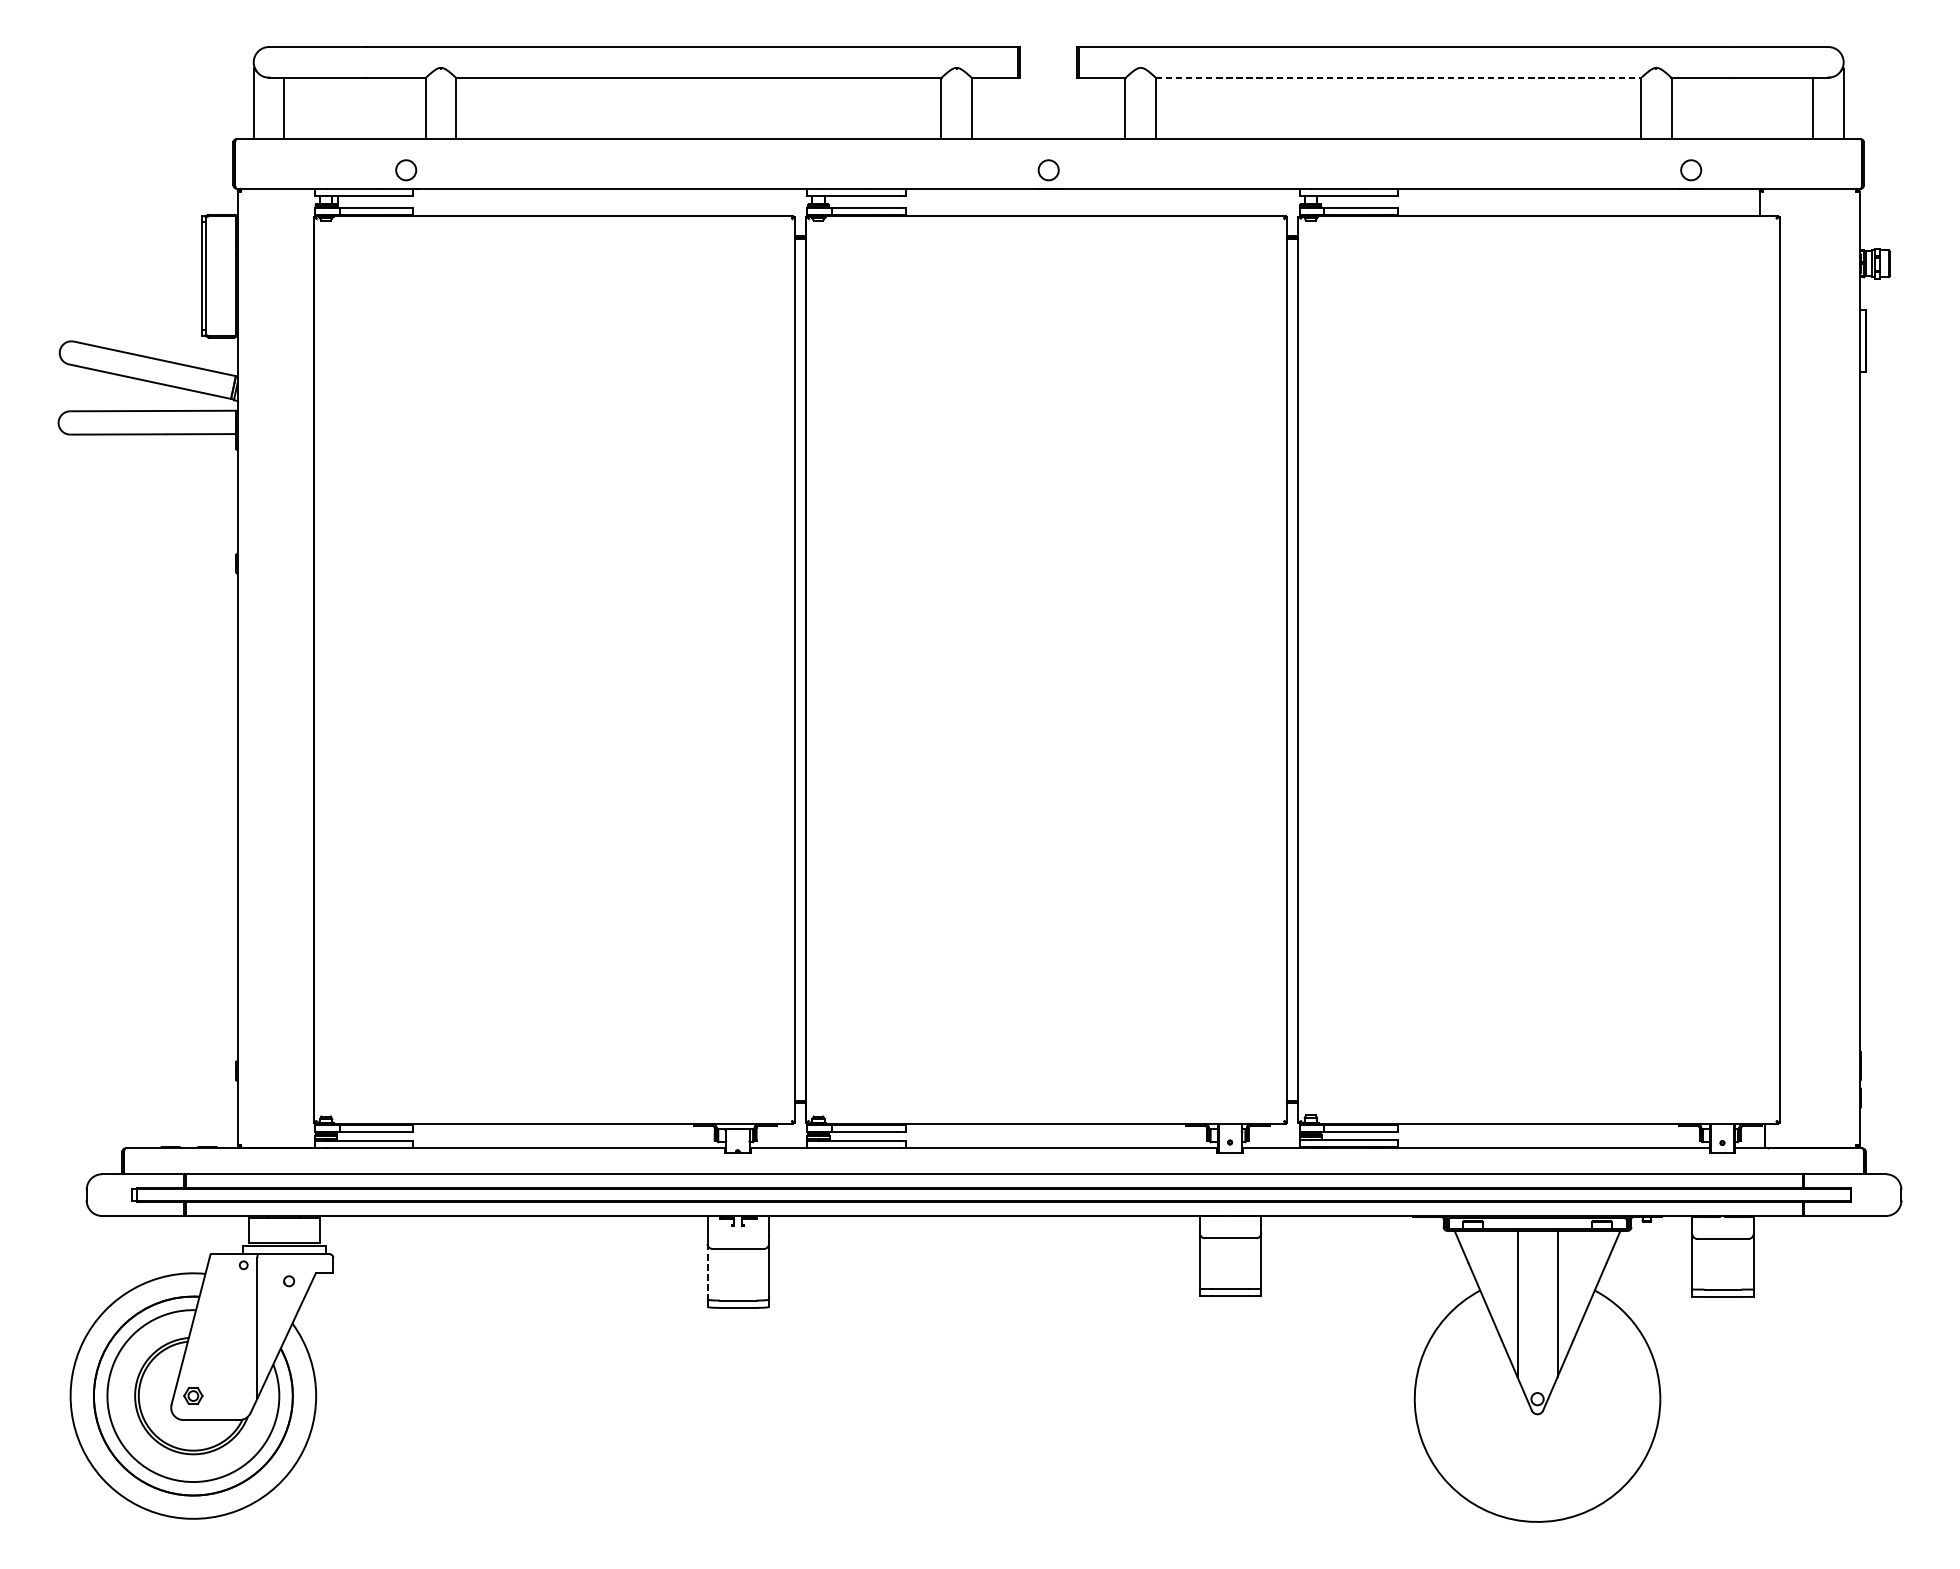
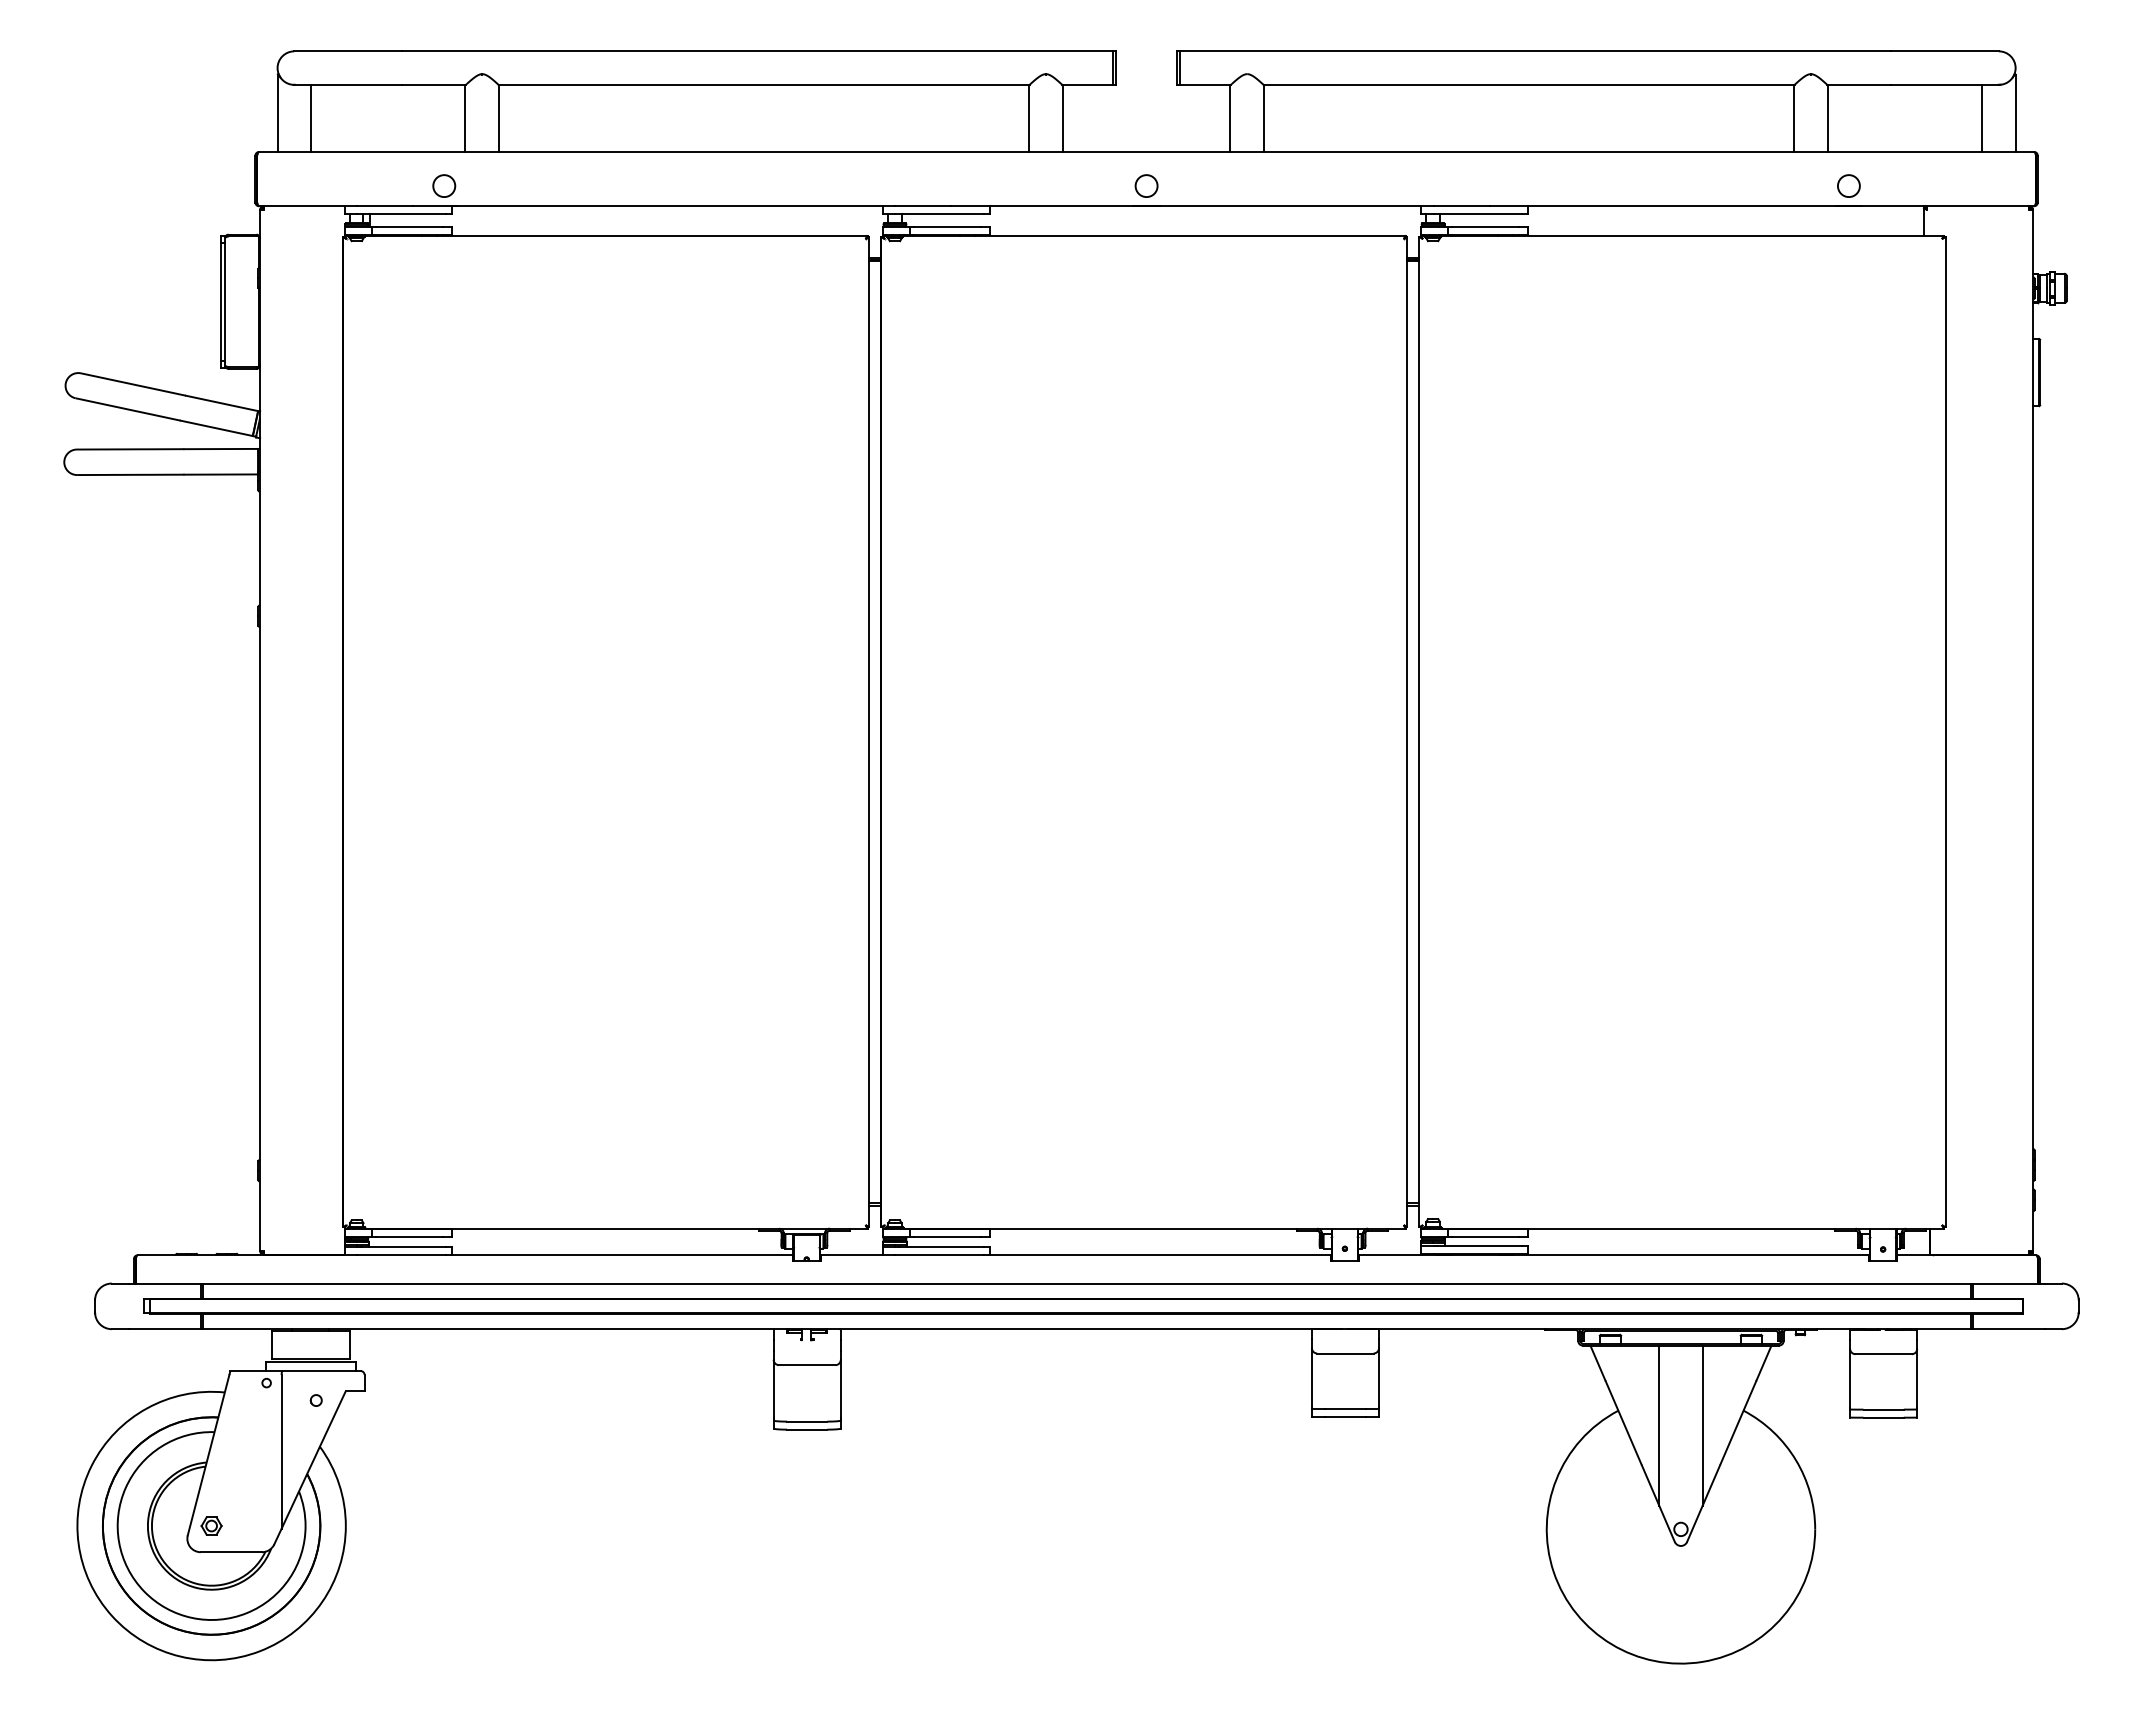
line: (1398, 77) -> (1529, 84), dashed -> solid
line: (707, 1270) -> (773, 1388), dashed -> solid

